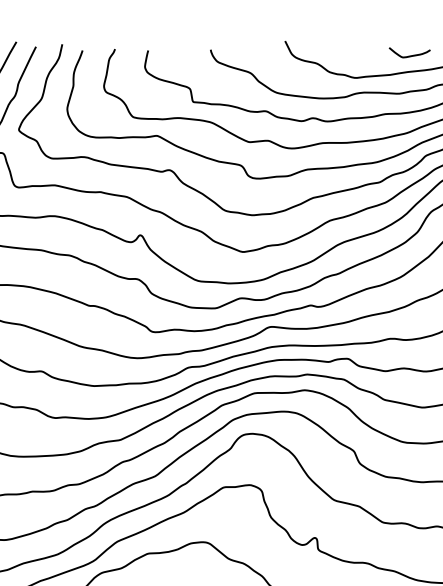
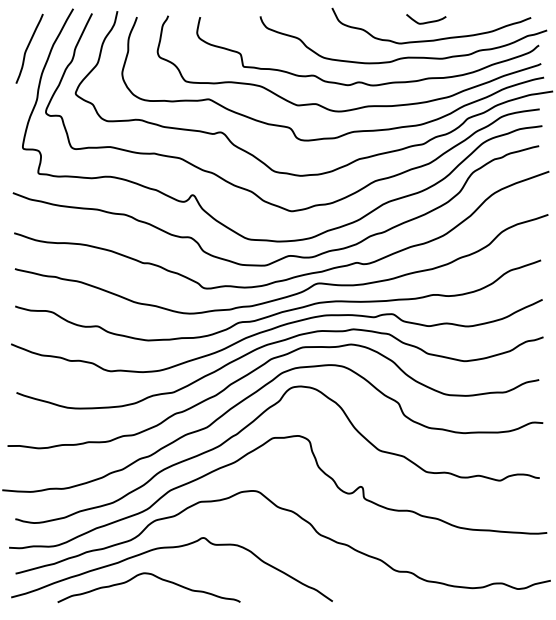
curve: (409, 55) -> (426, 21), moved

